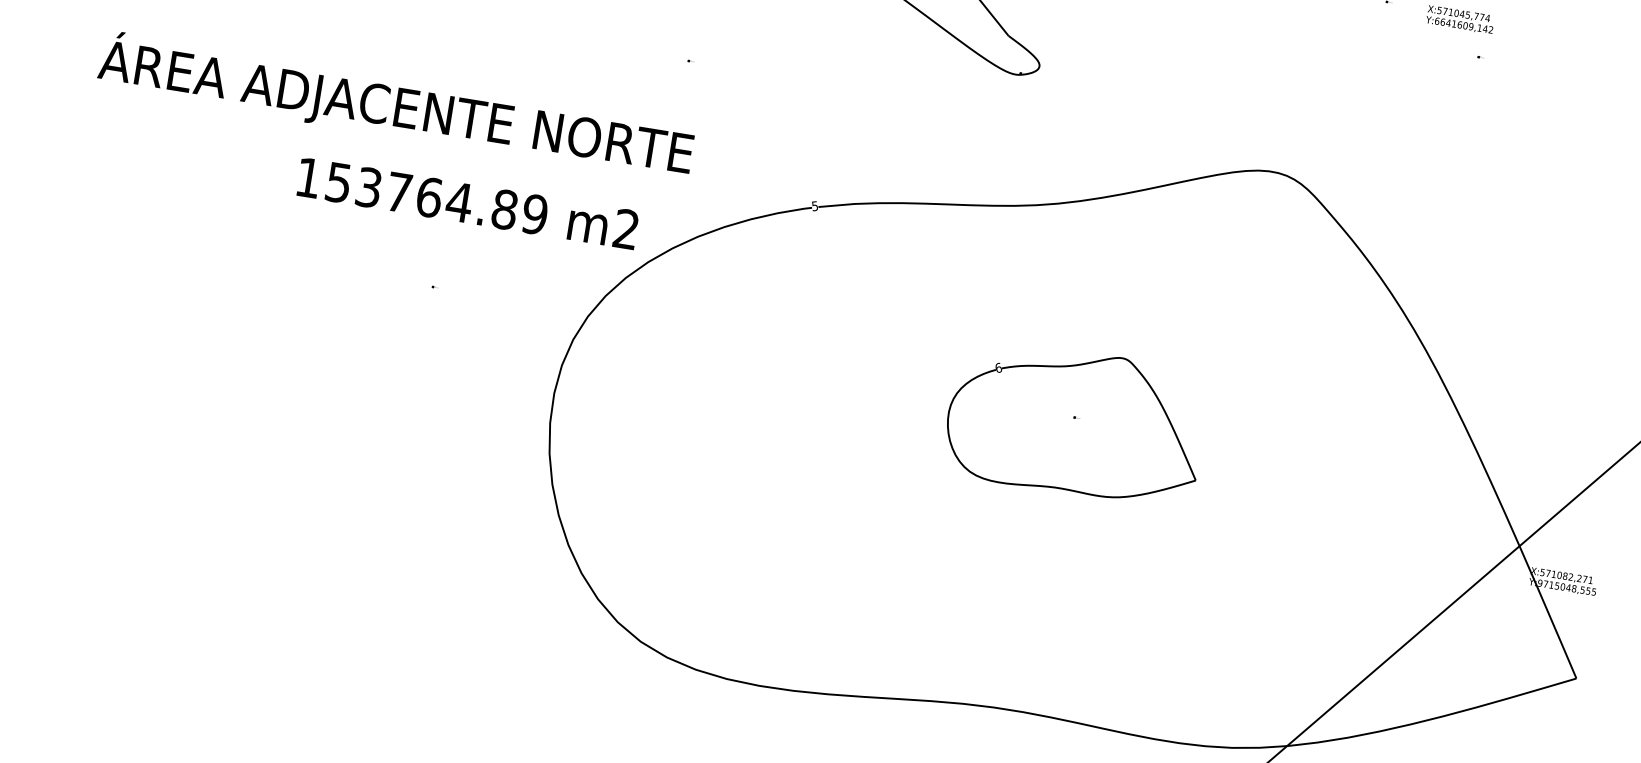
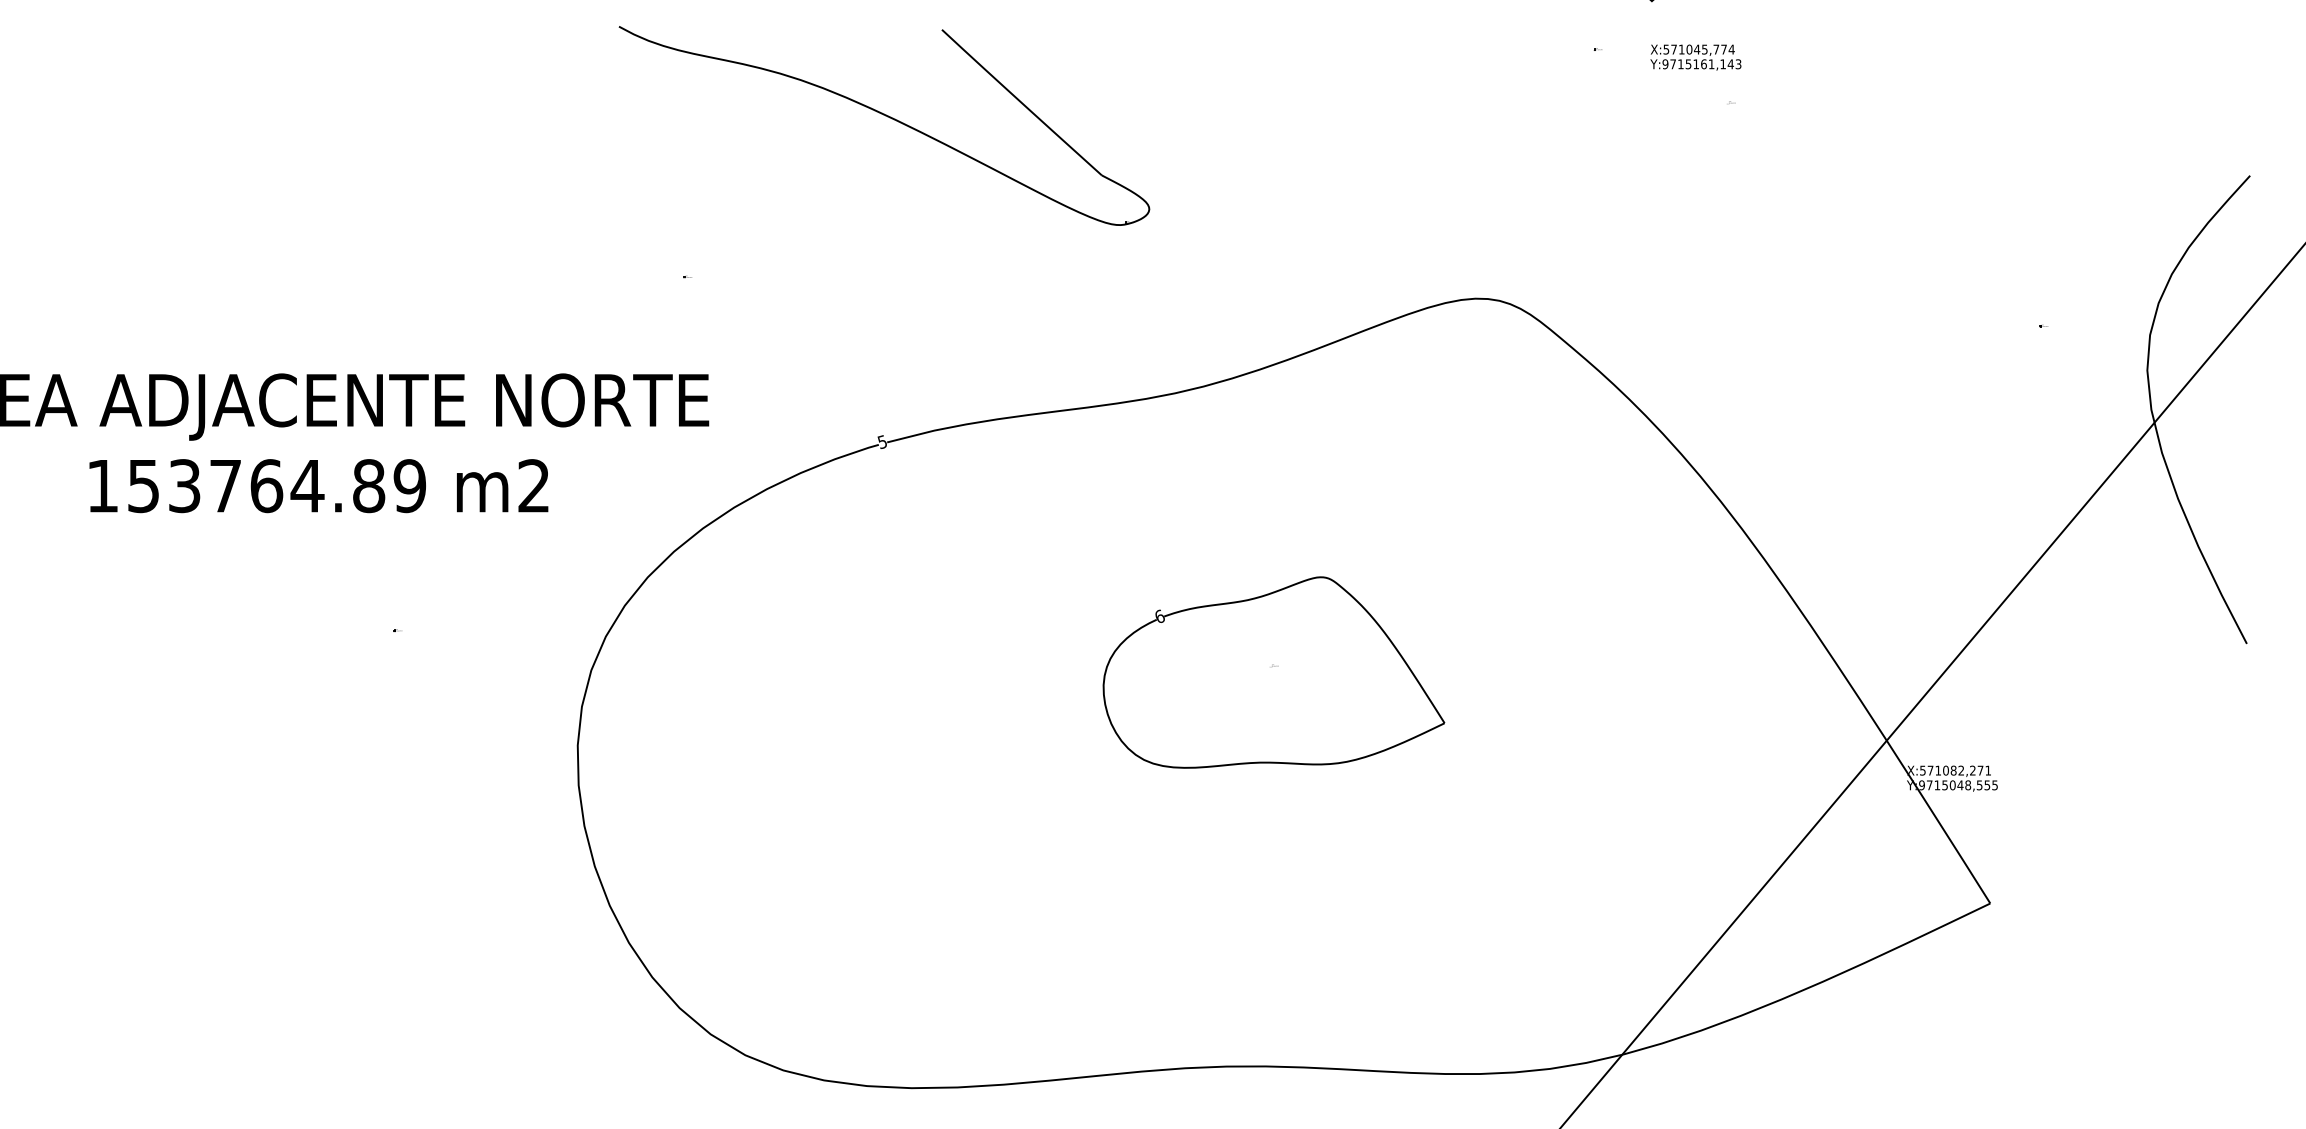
text: (1463, 25) -> (1701, 64), Y:6641609,142 -> Y:9715161,143
text: (467, 203) -> (318, 486), moved

